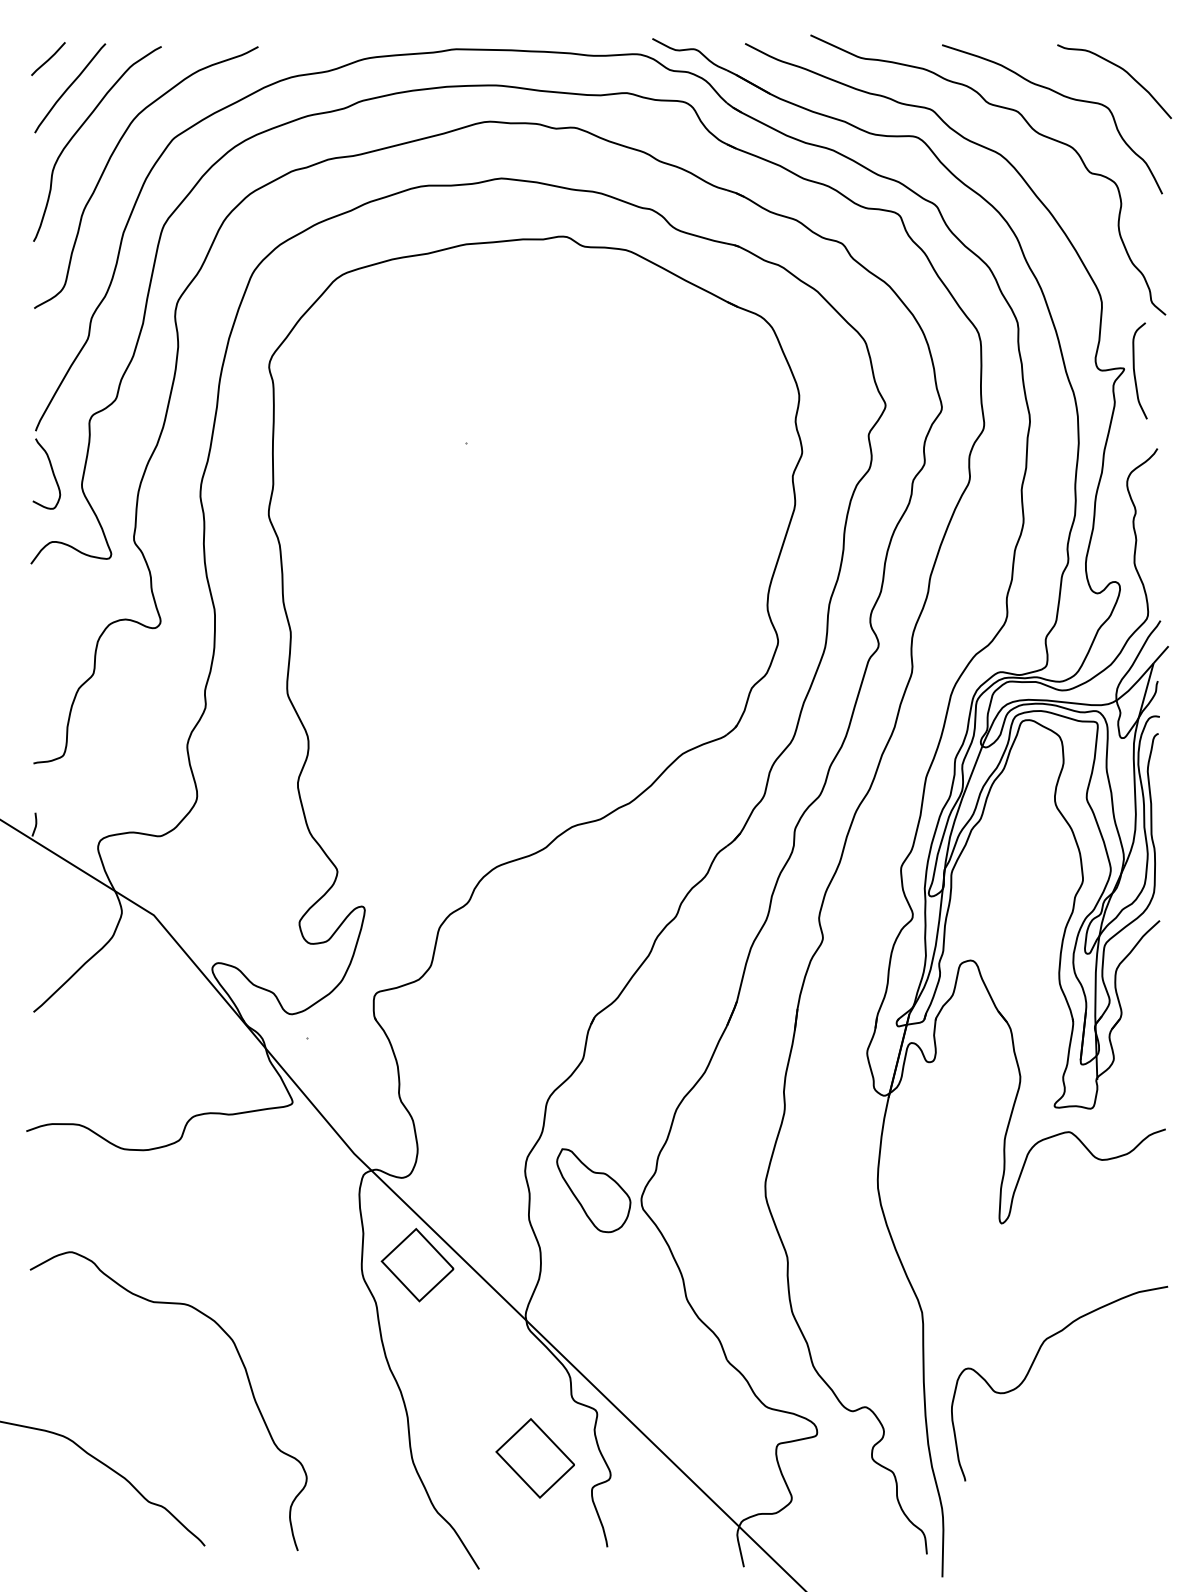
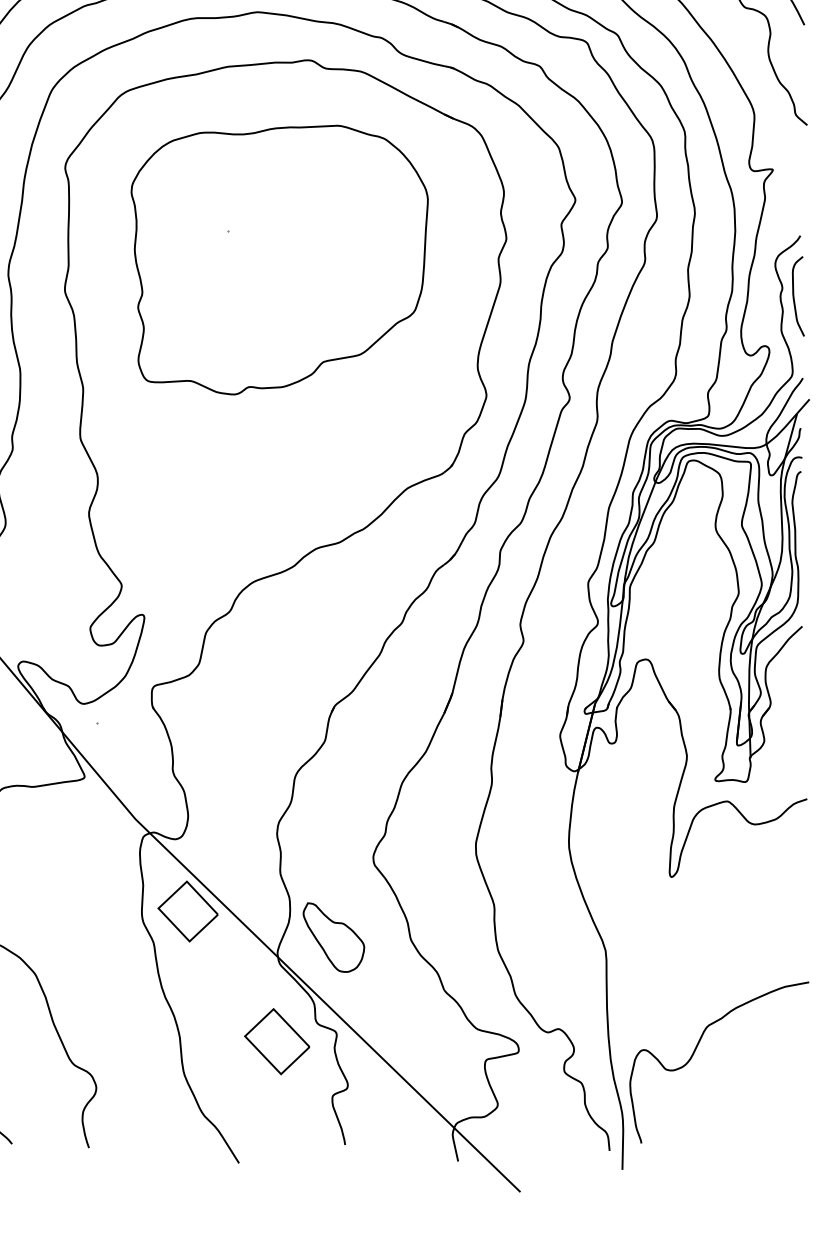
curve: (1135, 371) -> (794, 296), moved
part: (528, 477) -> (279, 259), added
part: (593, 1190) -> (333, 937), moved
curve: (1031, 1368) -> (696, 1050), moved
part: (534, 1458) -> (276, 1041), moved

